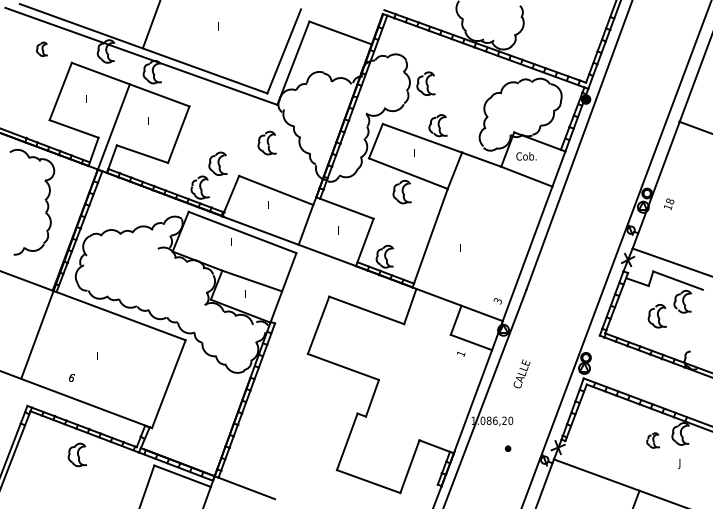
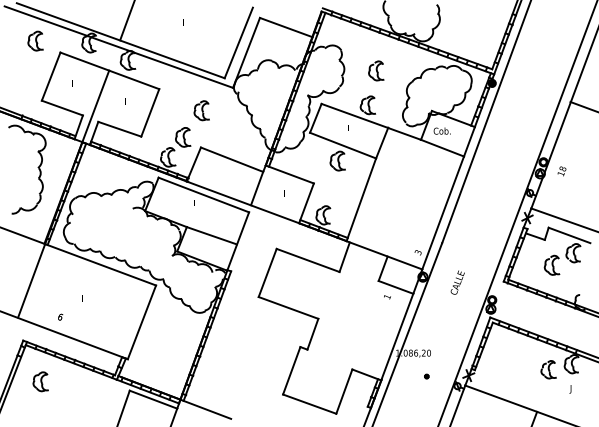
part: (41, 49) -> (35, 41), size x1.67
part: (425, 83) -> (375, 70), moved
part: (266, 142) -> (201, 110), moved
text: (521, 373) -> (457, 282), moved
part: (652, 440) -> (548, 369), size x1.43
part: (76, 454) -> (40, 381), moved

